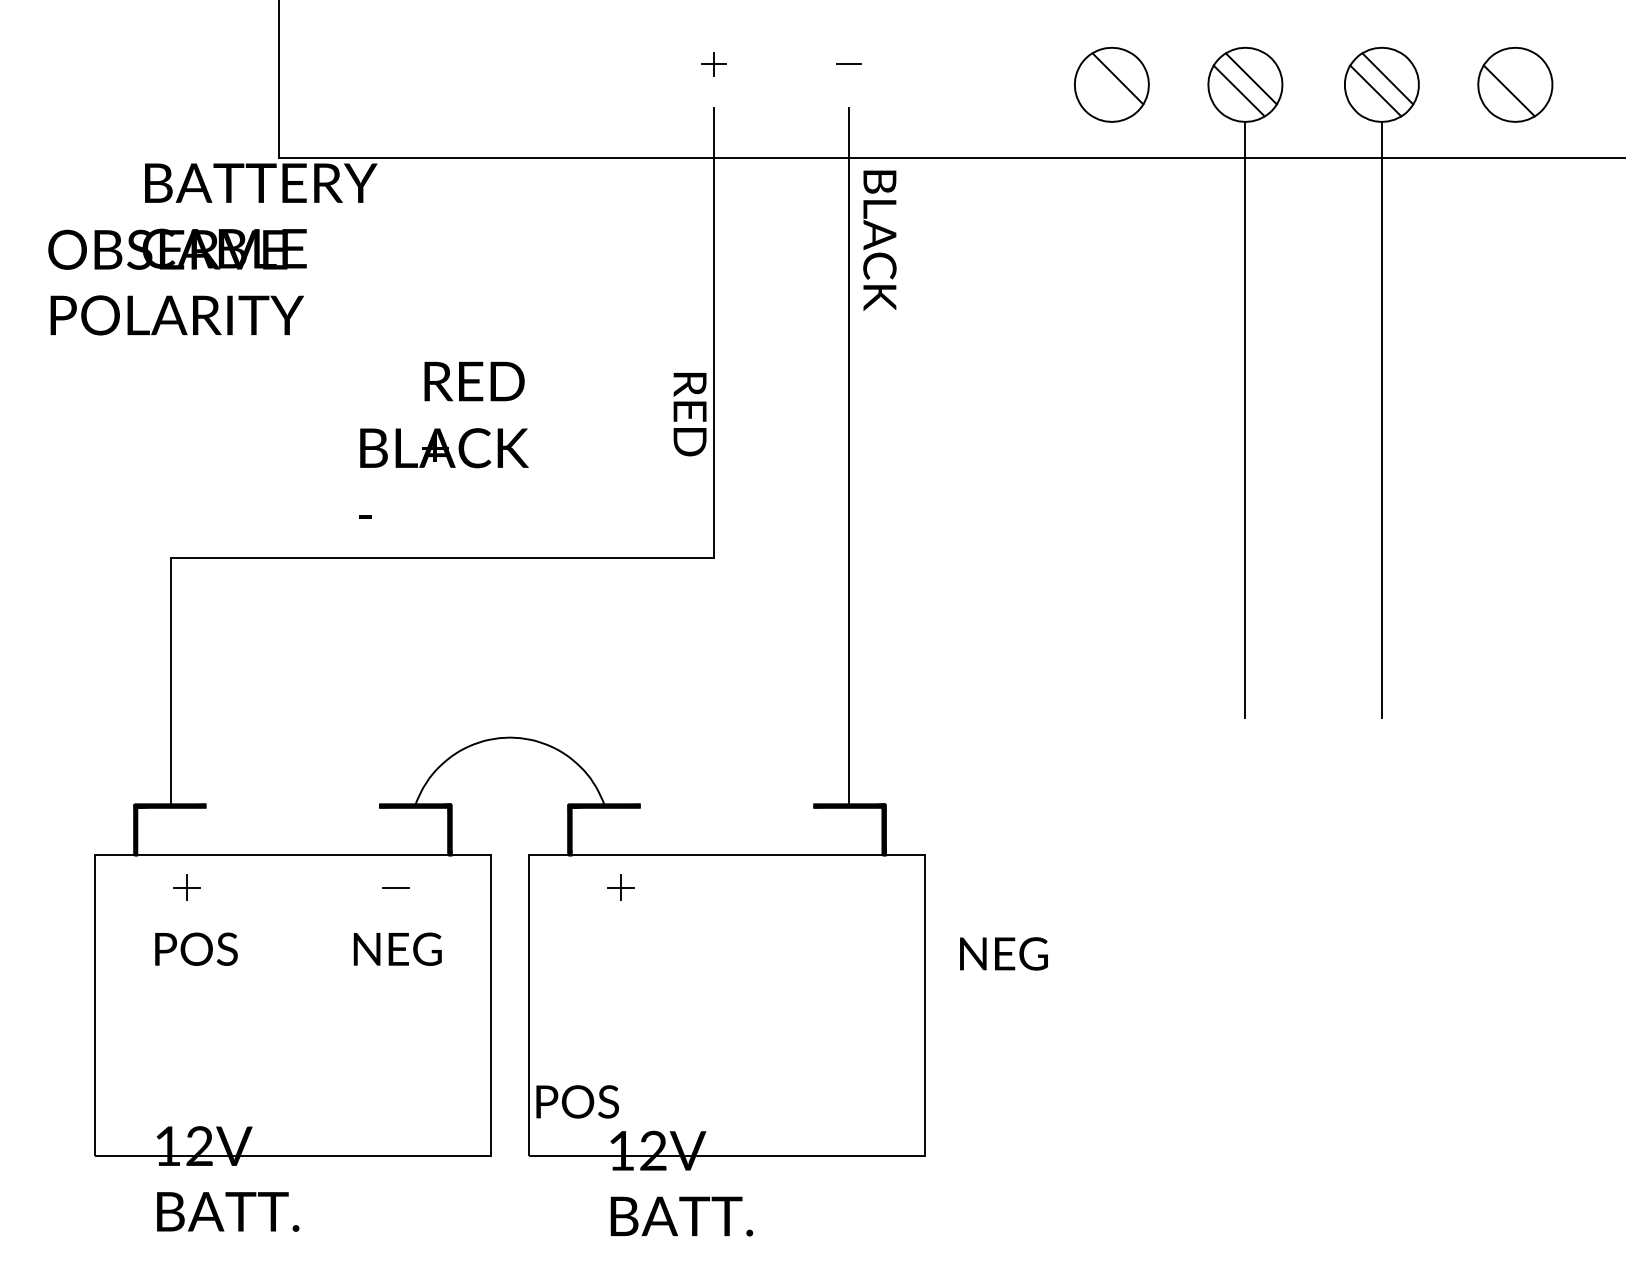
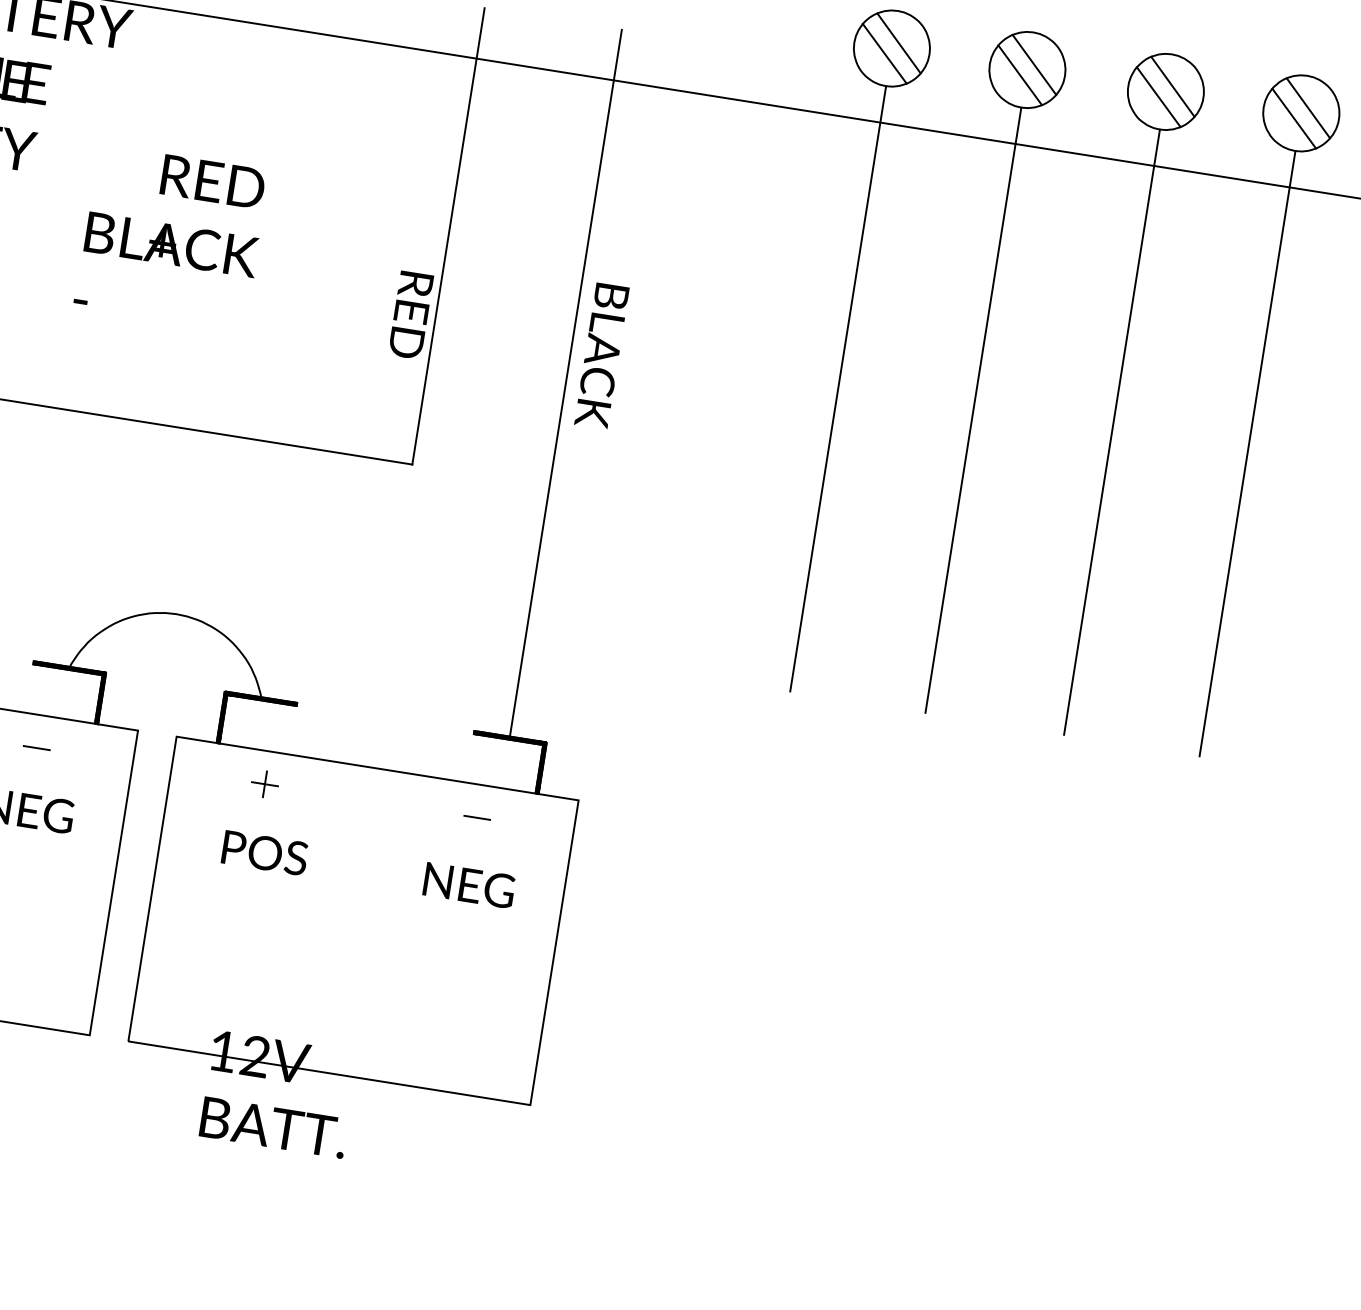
line: (1521, 78) -> (1308, 107), added
line: (1105, 90) -> (884, 53), added
text: (879, 240) -> (601, 355), moved
line: (1112, 419) -> (838, 388), added
line: (1515, 419) -> (1247, 452), added
text: (443, 439) -> (172, 235), moved
line: (829, 887) -> (476, 817), added
text: (1003, 953) -> (468, 885), moved
text: (577, 1101) -> (264, 852), moved

